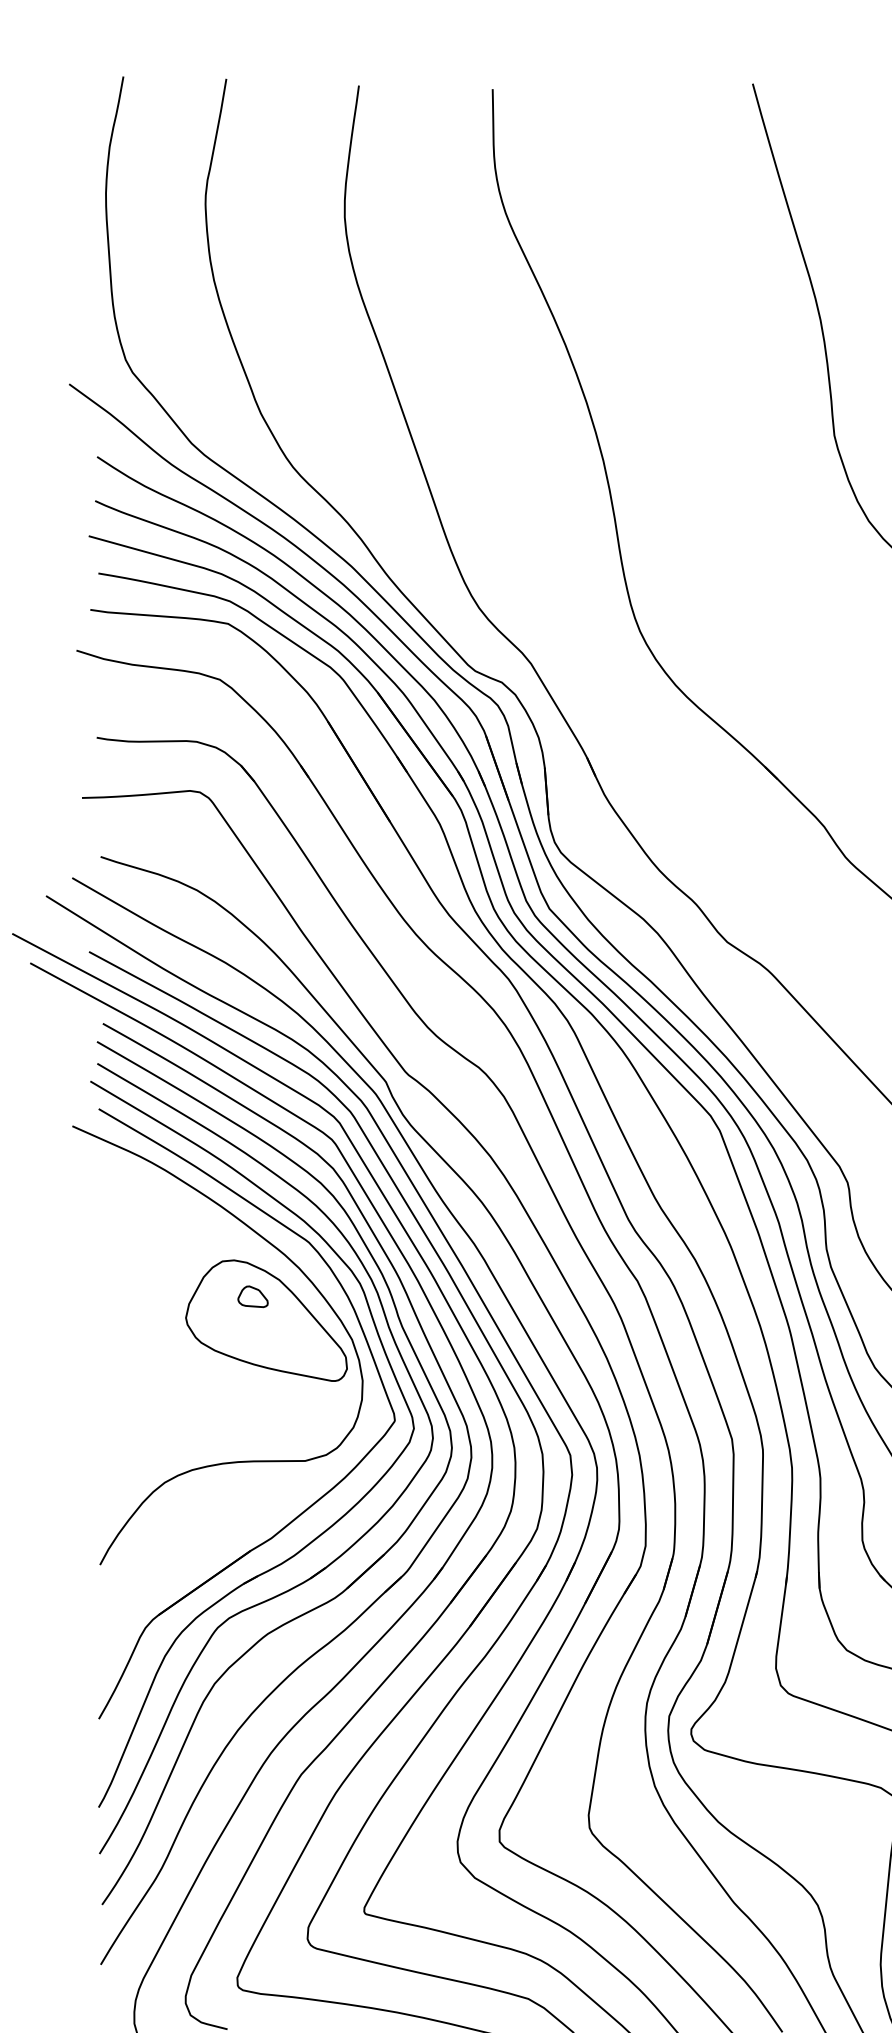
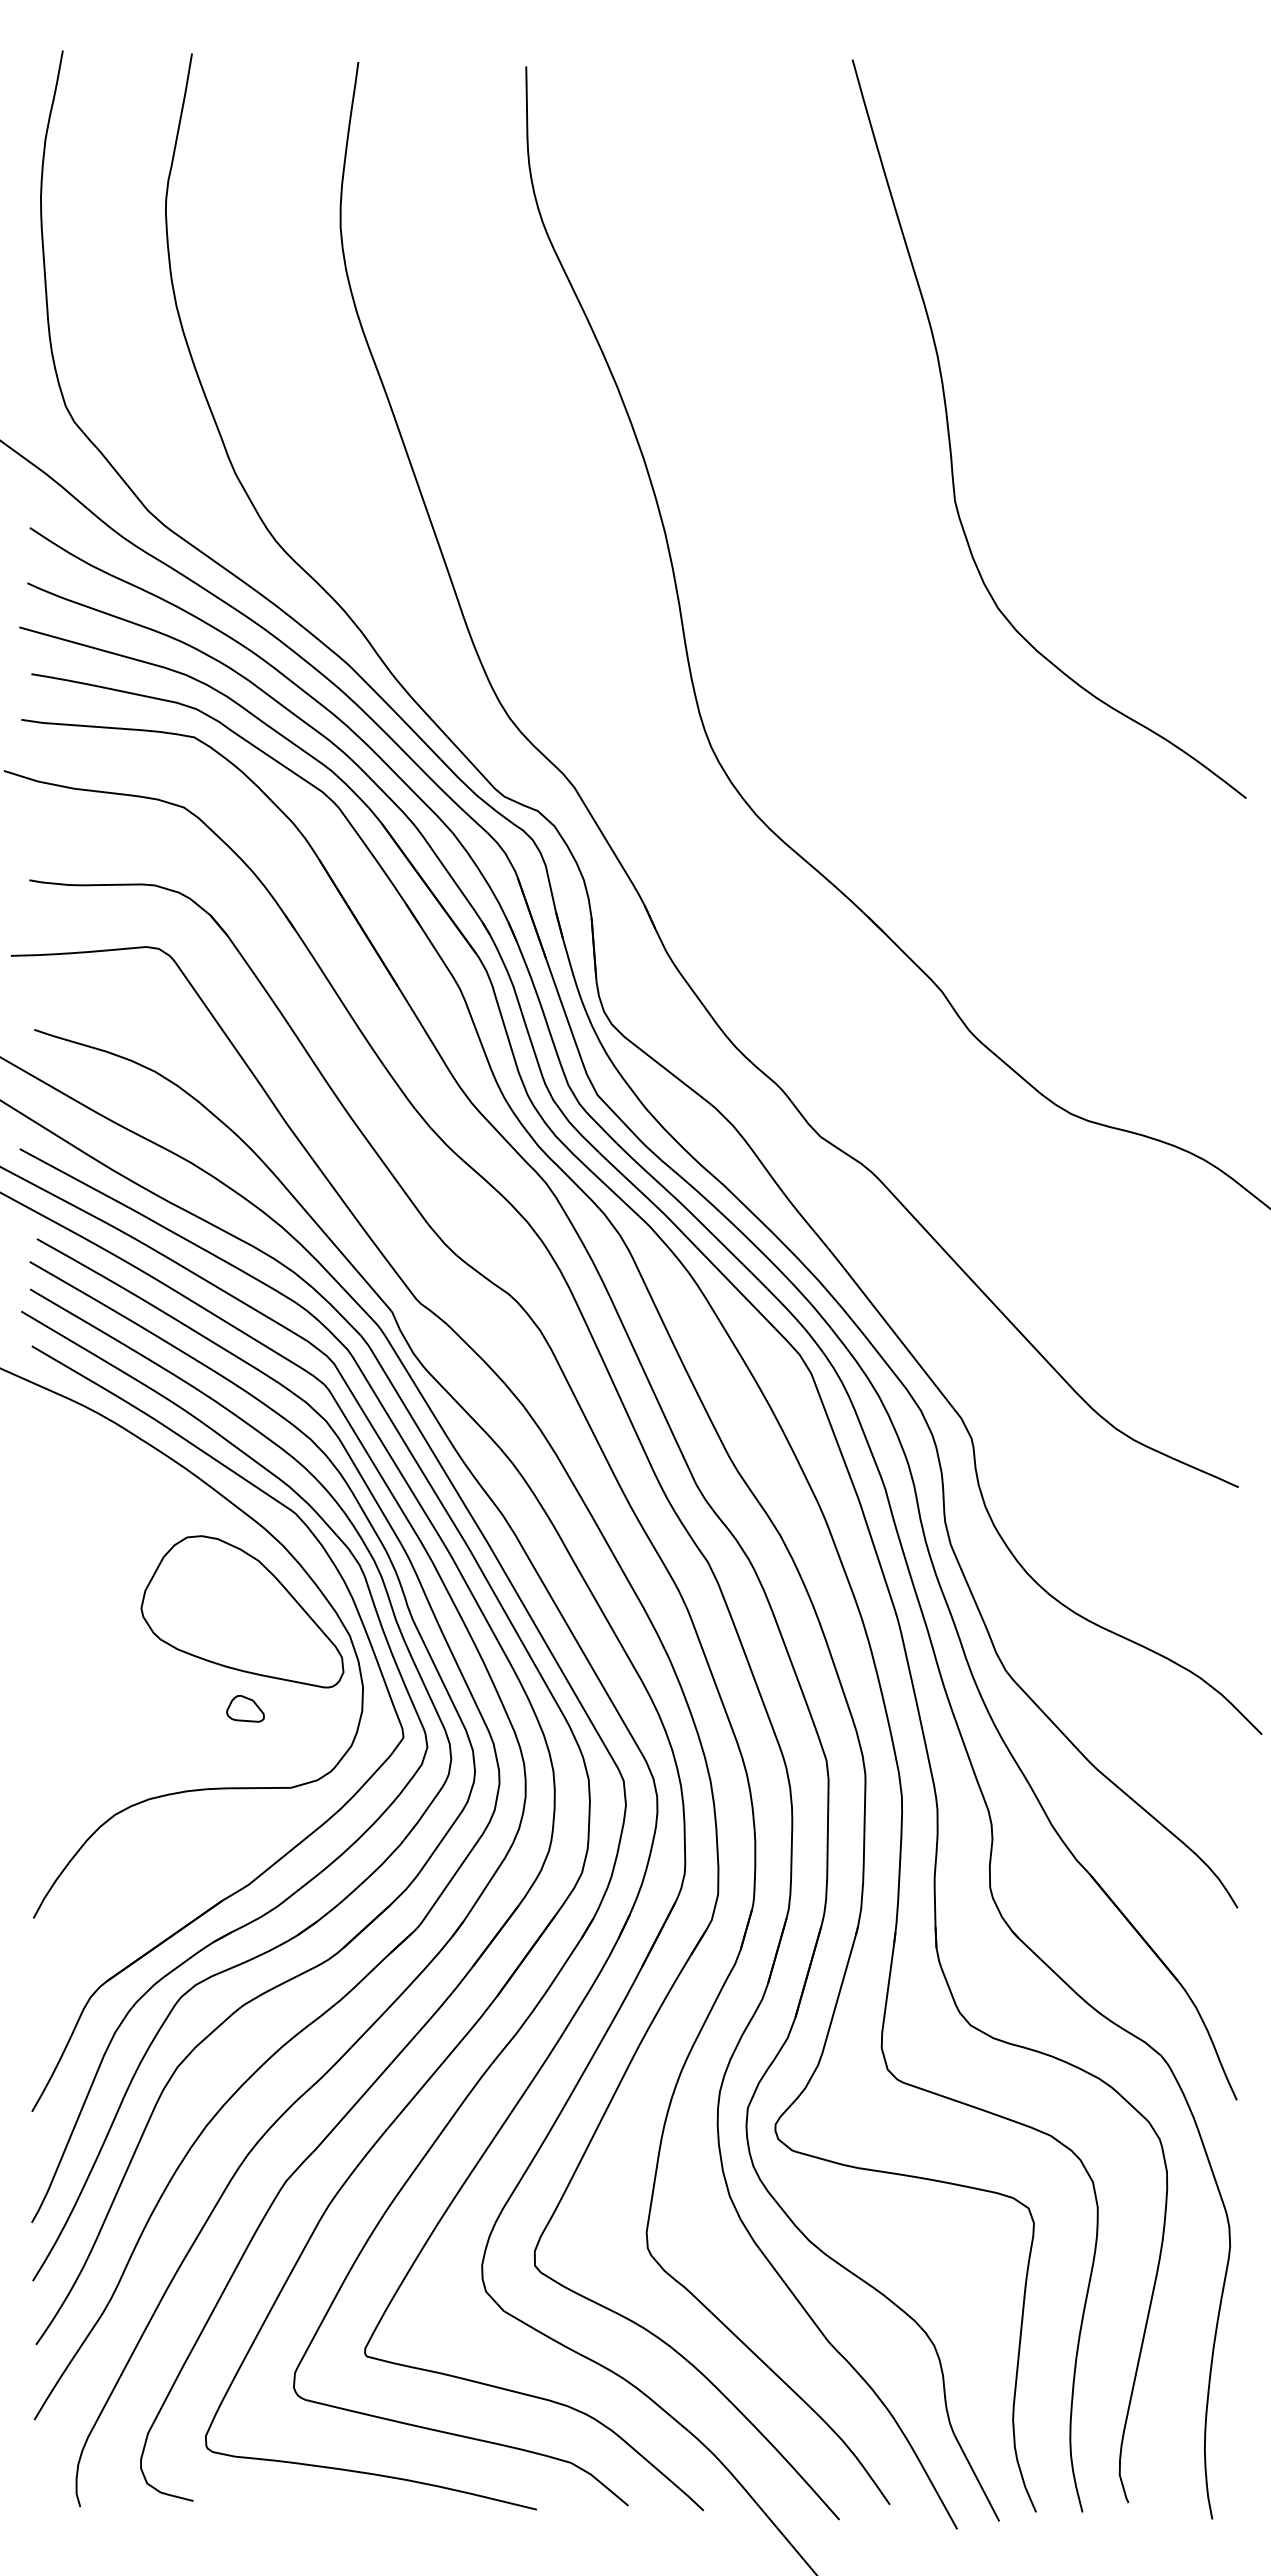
part: (253, 1296) -> (245, 1708), moved

